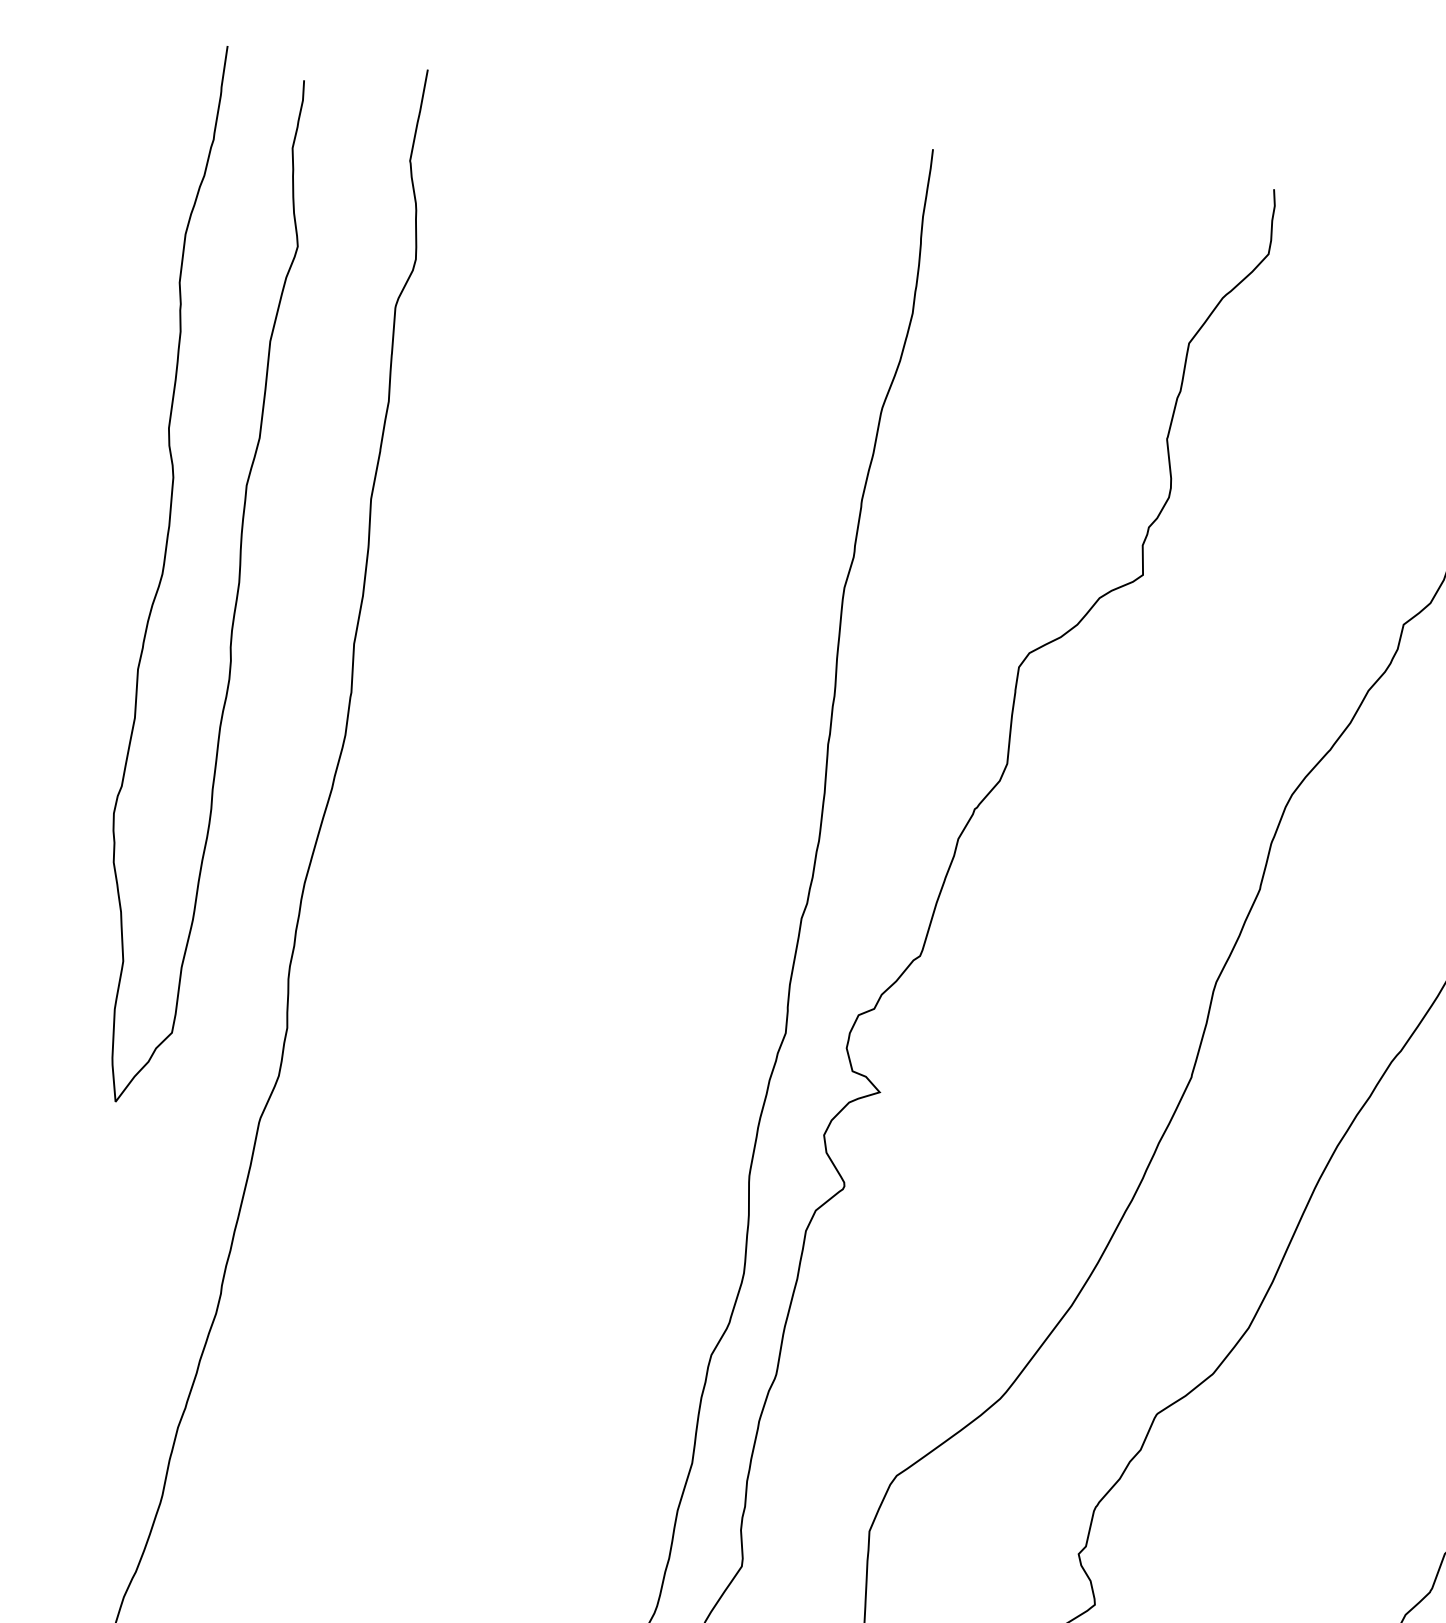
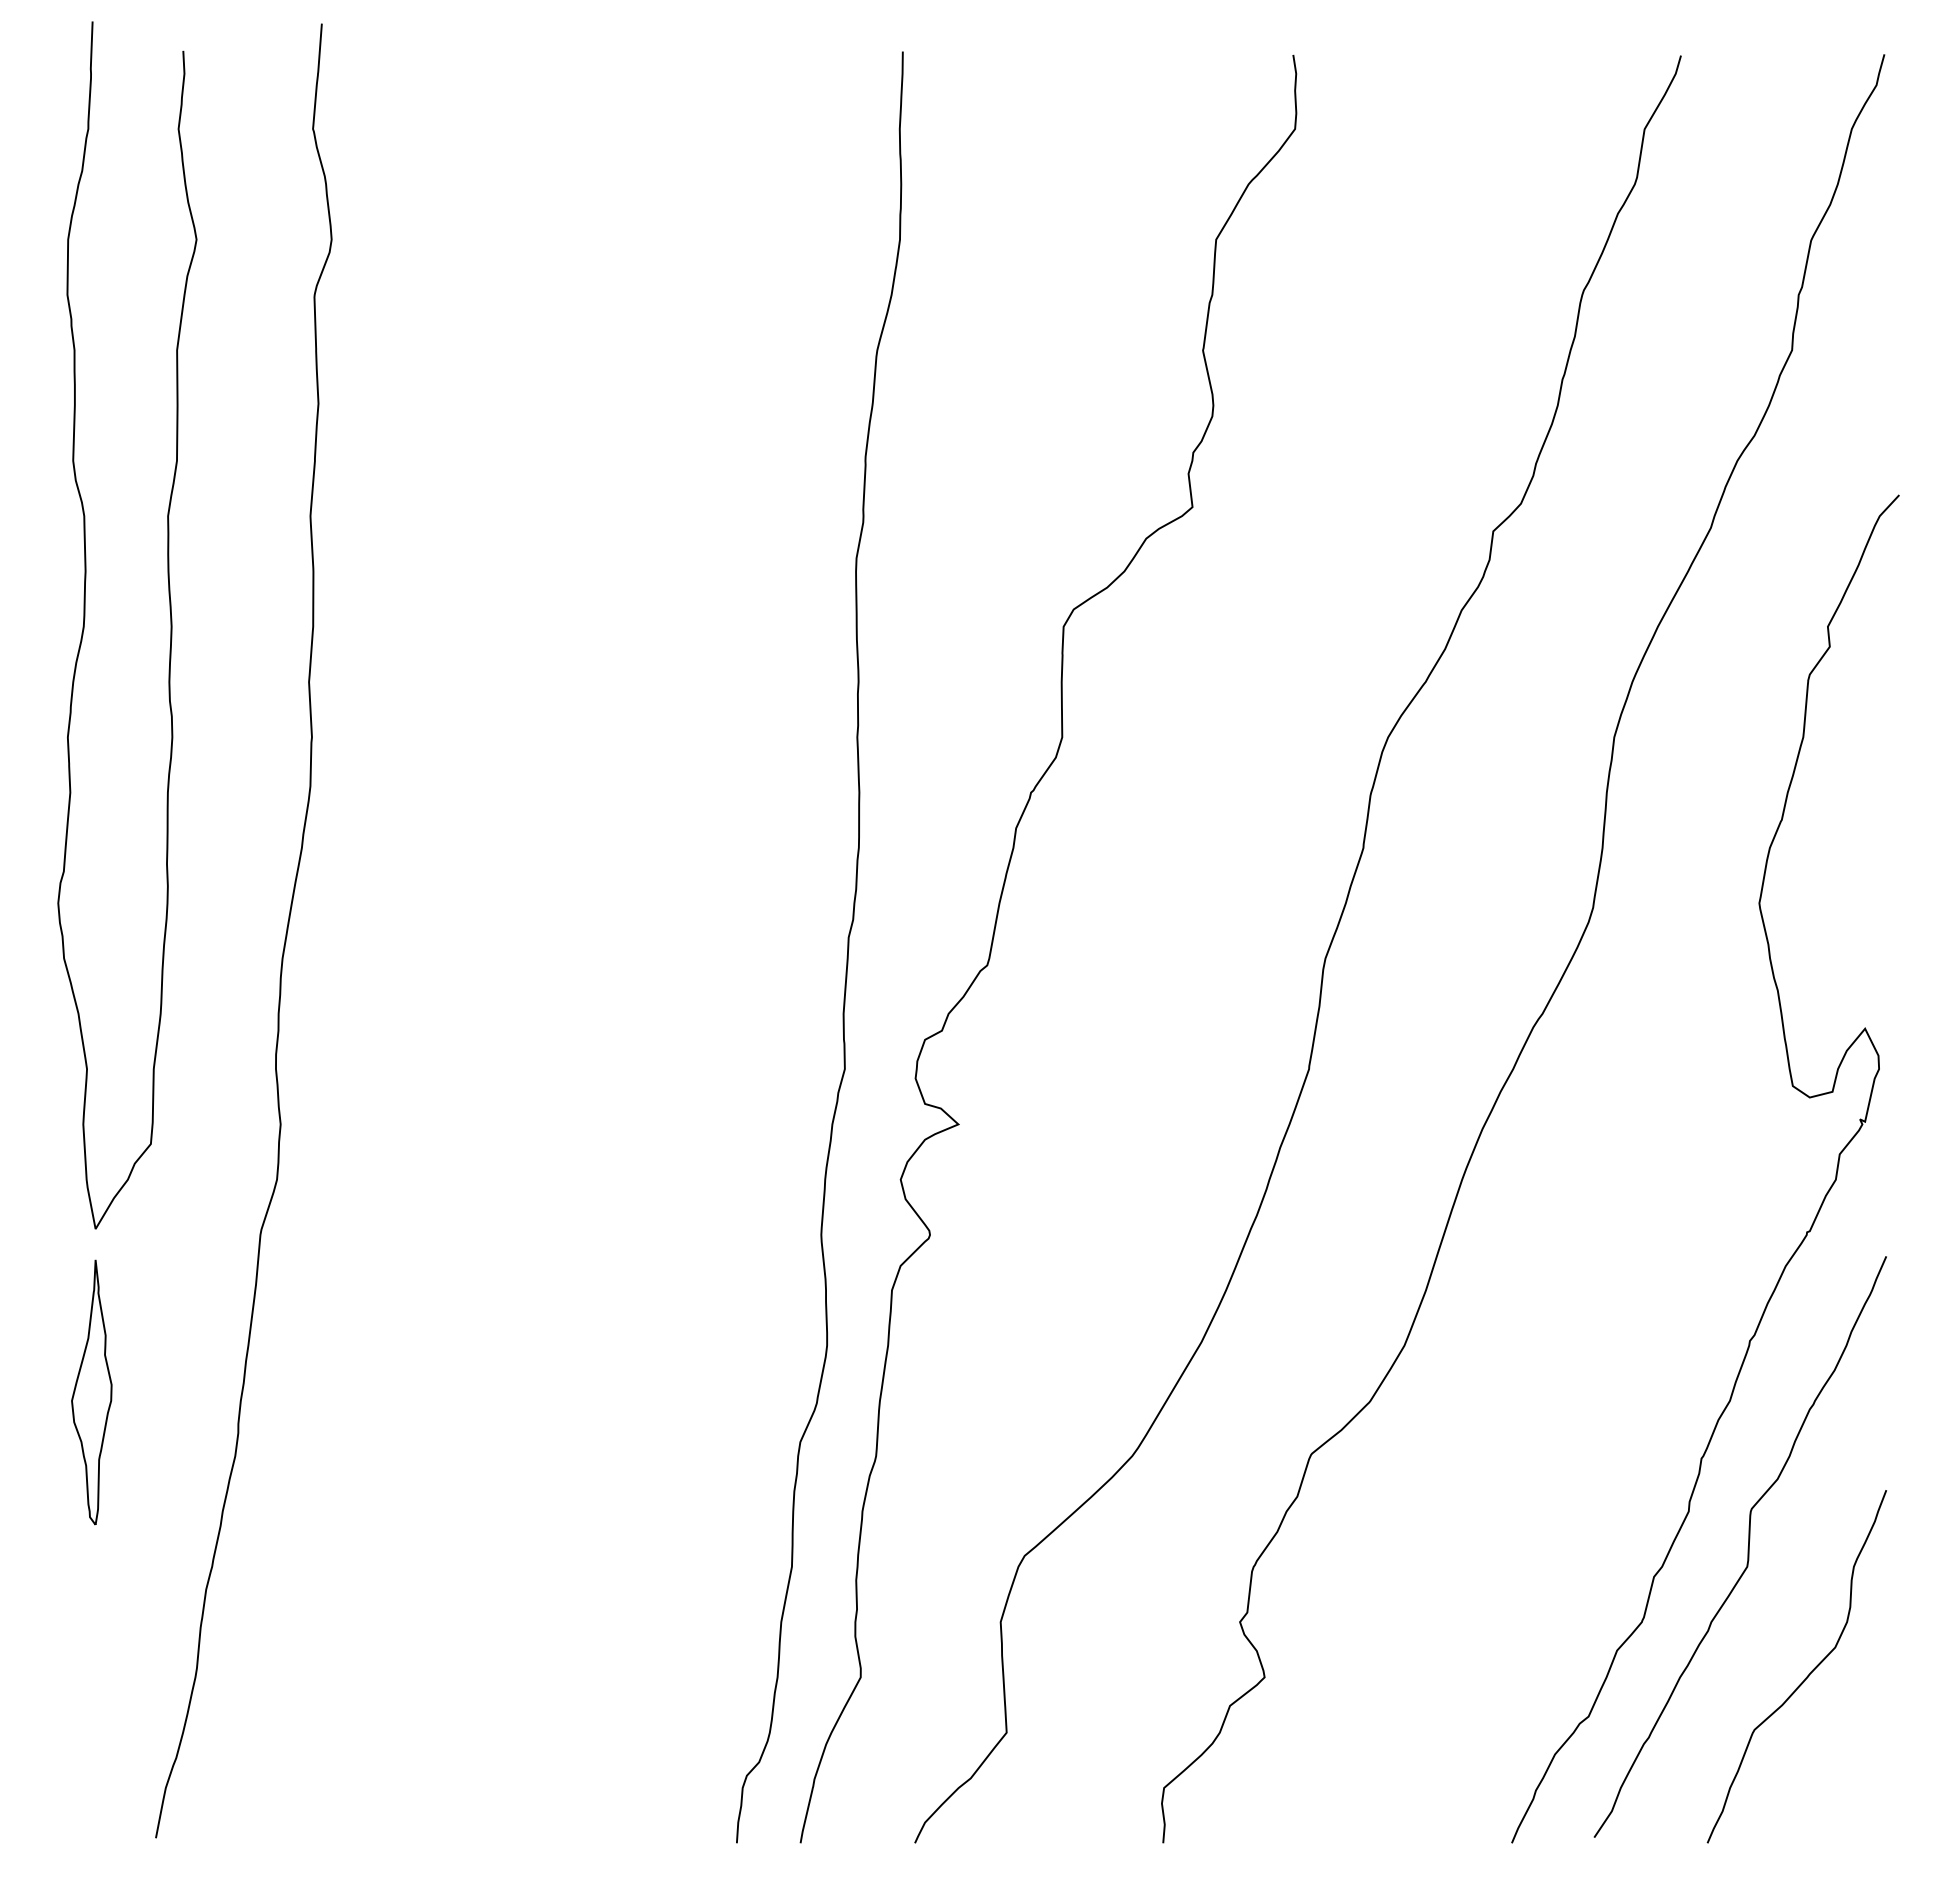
part: (96, 1244) -> (91, 1392), added

